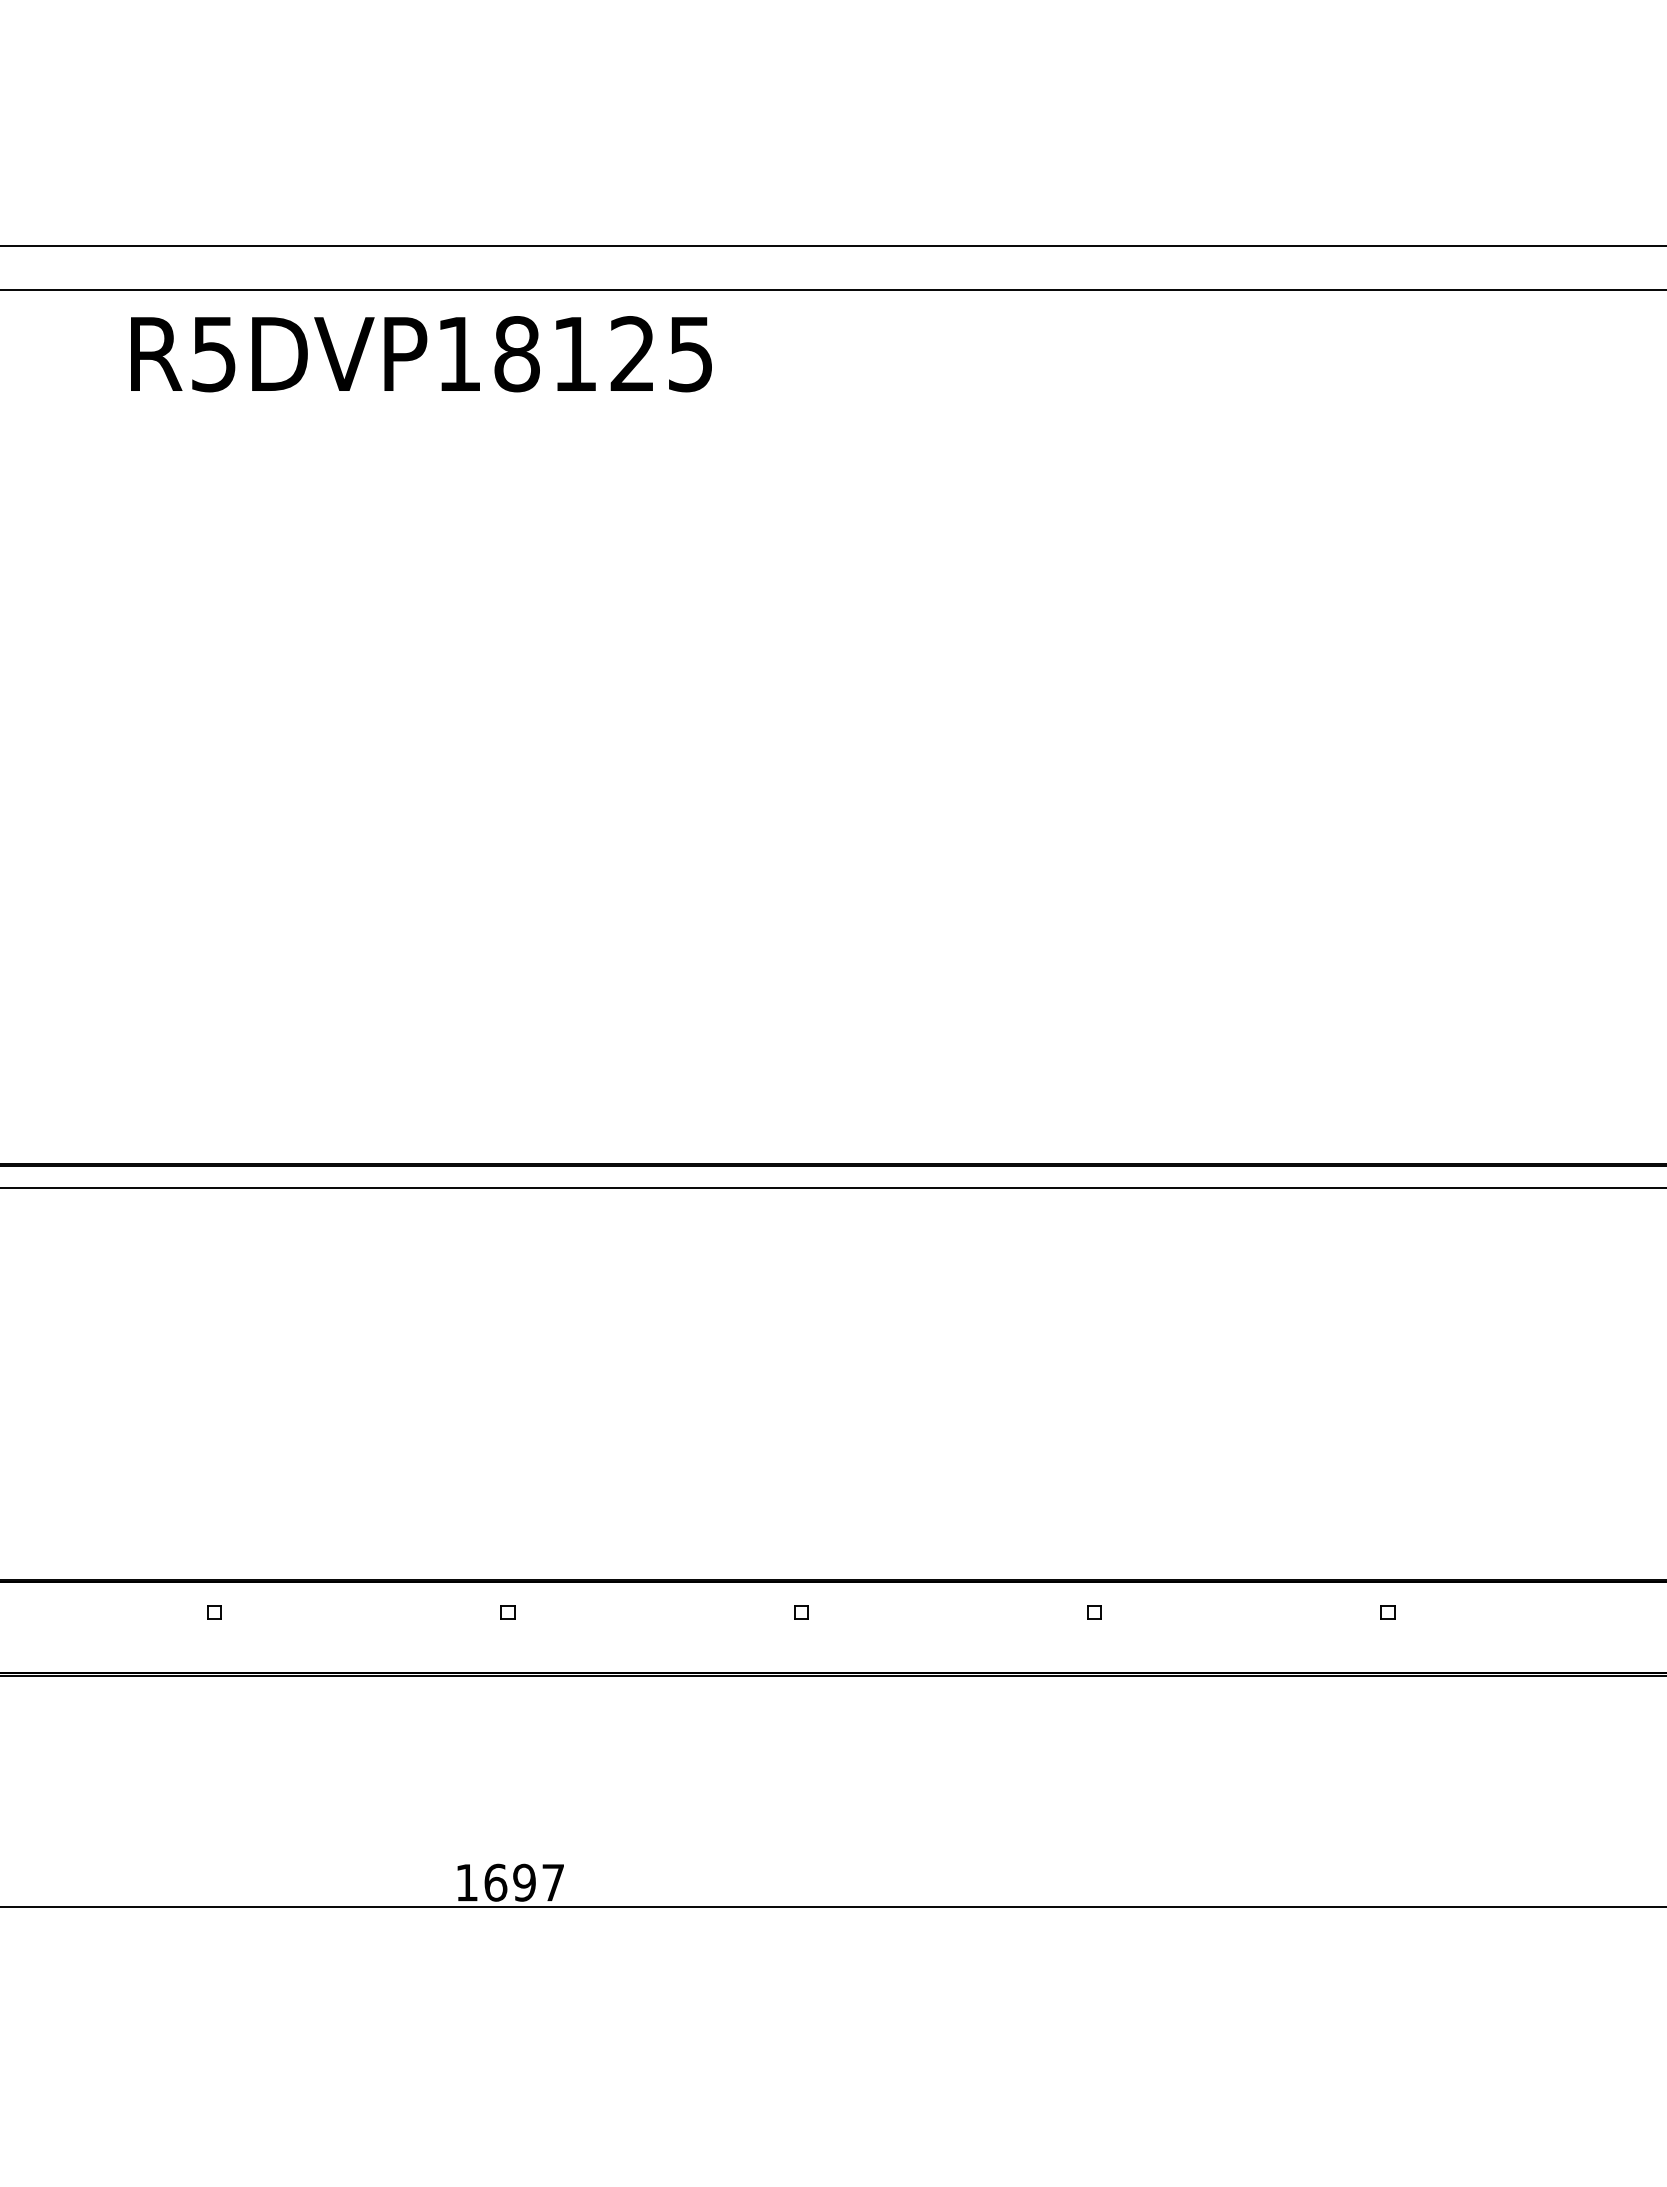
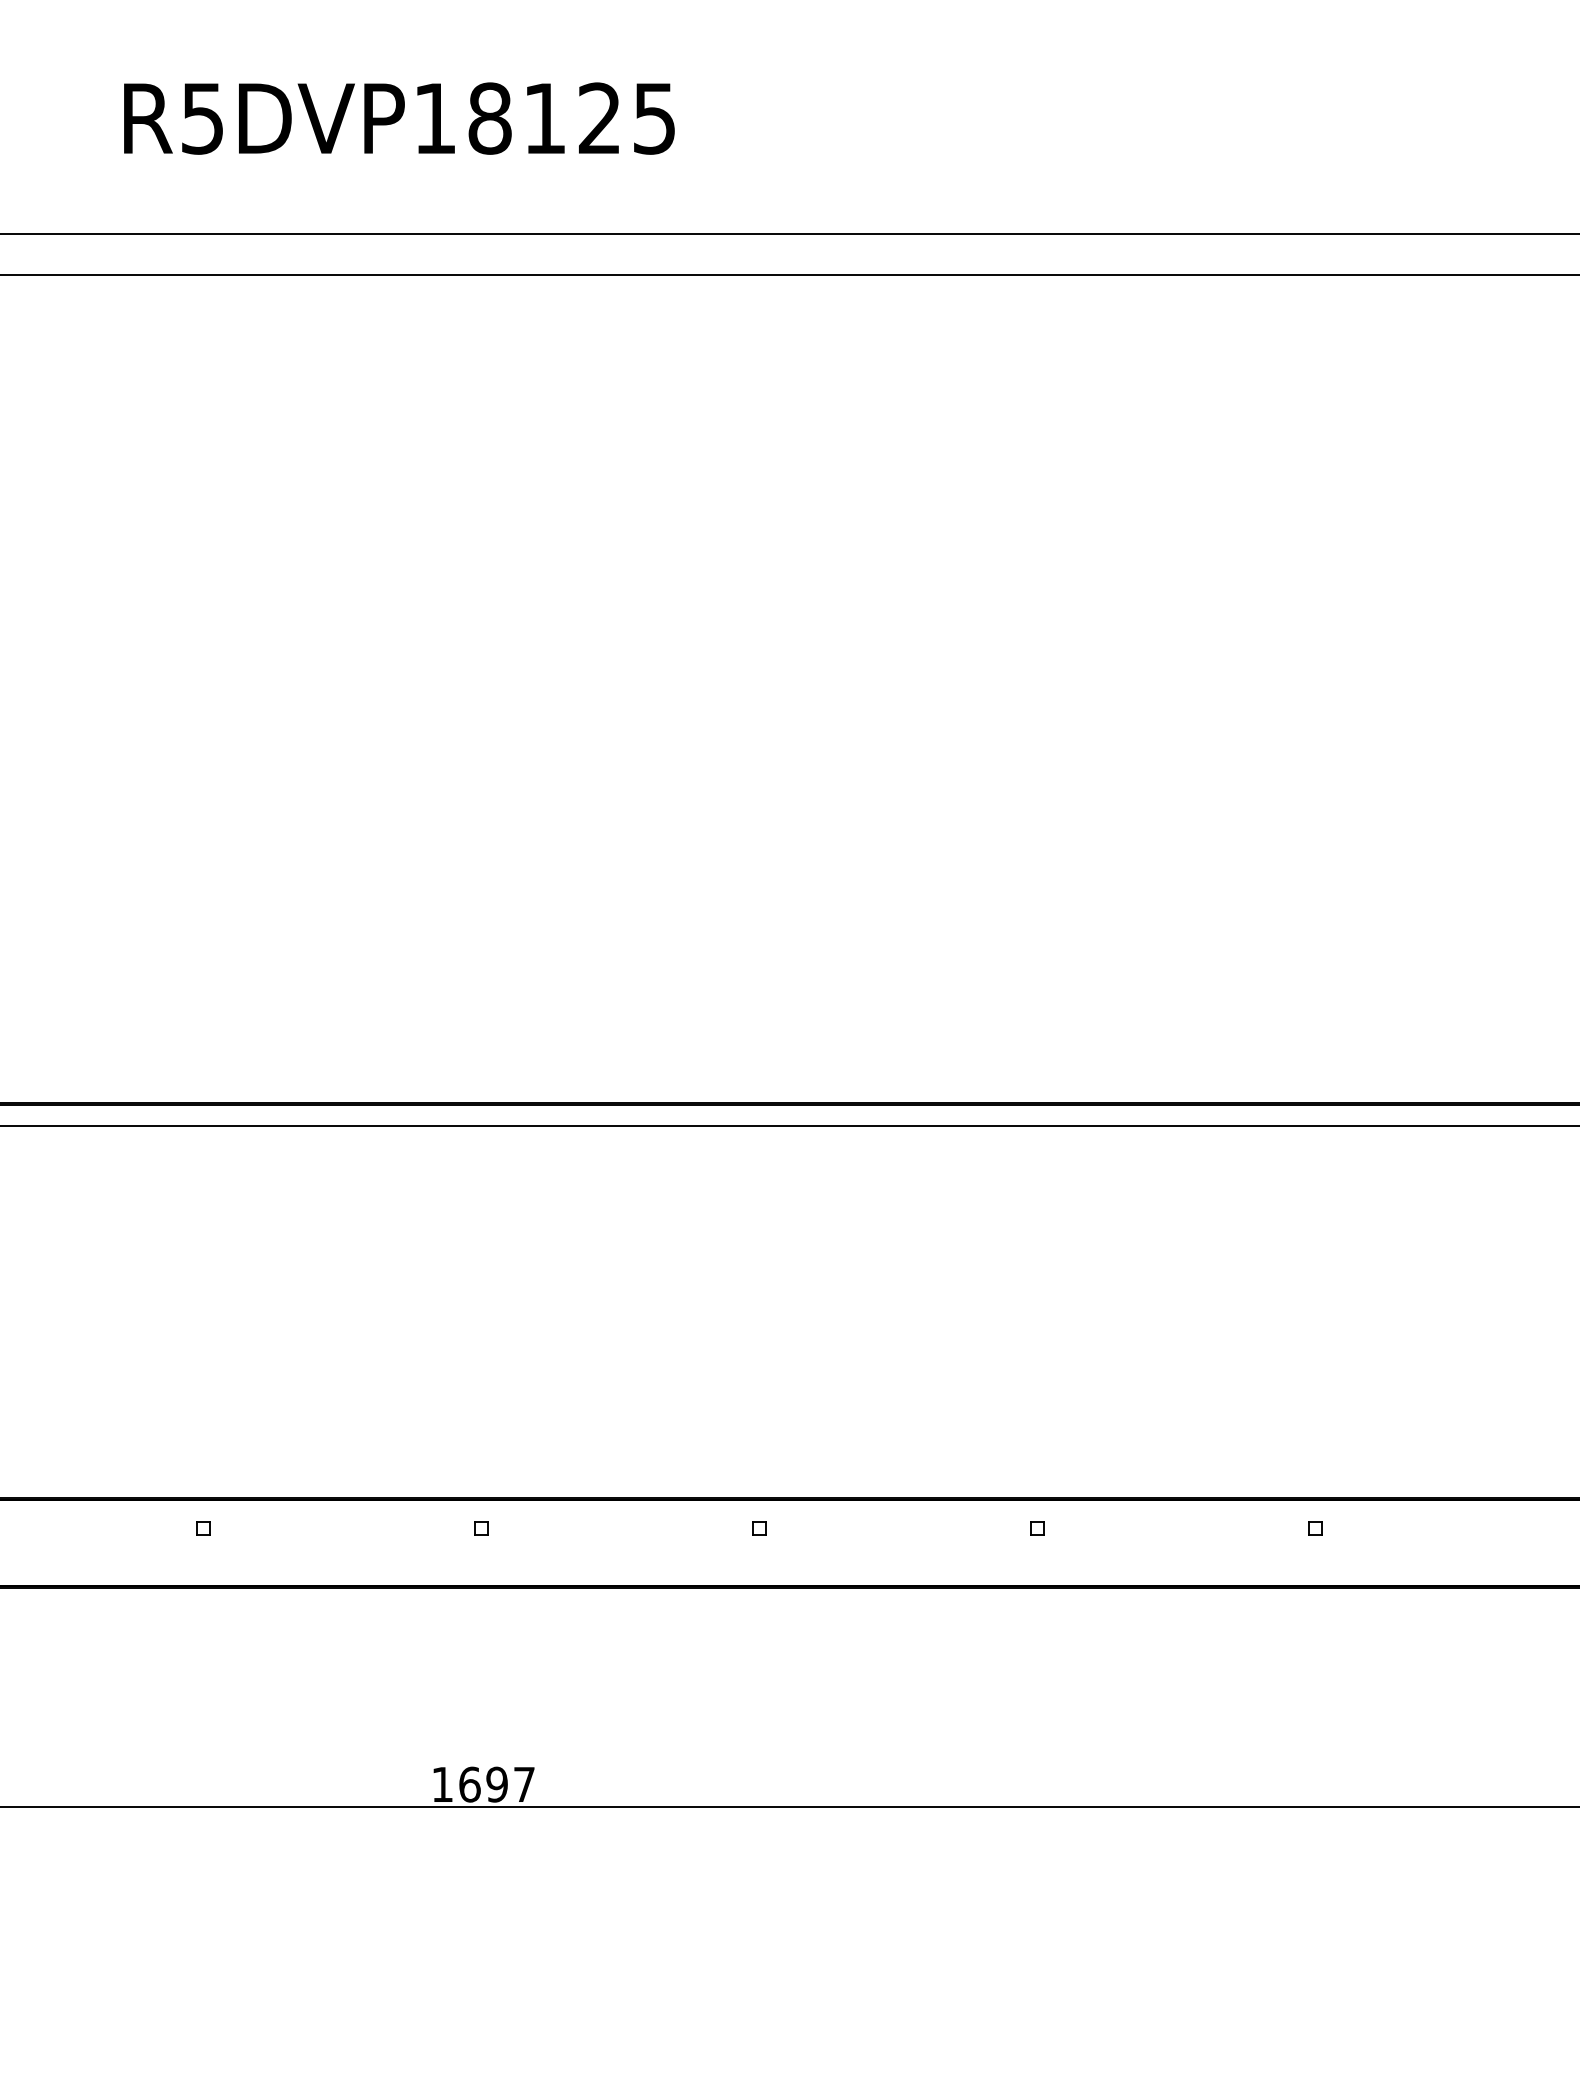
text: (421, 354) -> (399, 118), moved

